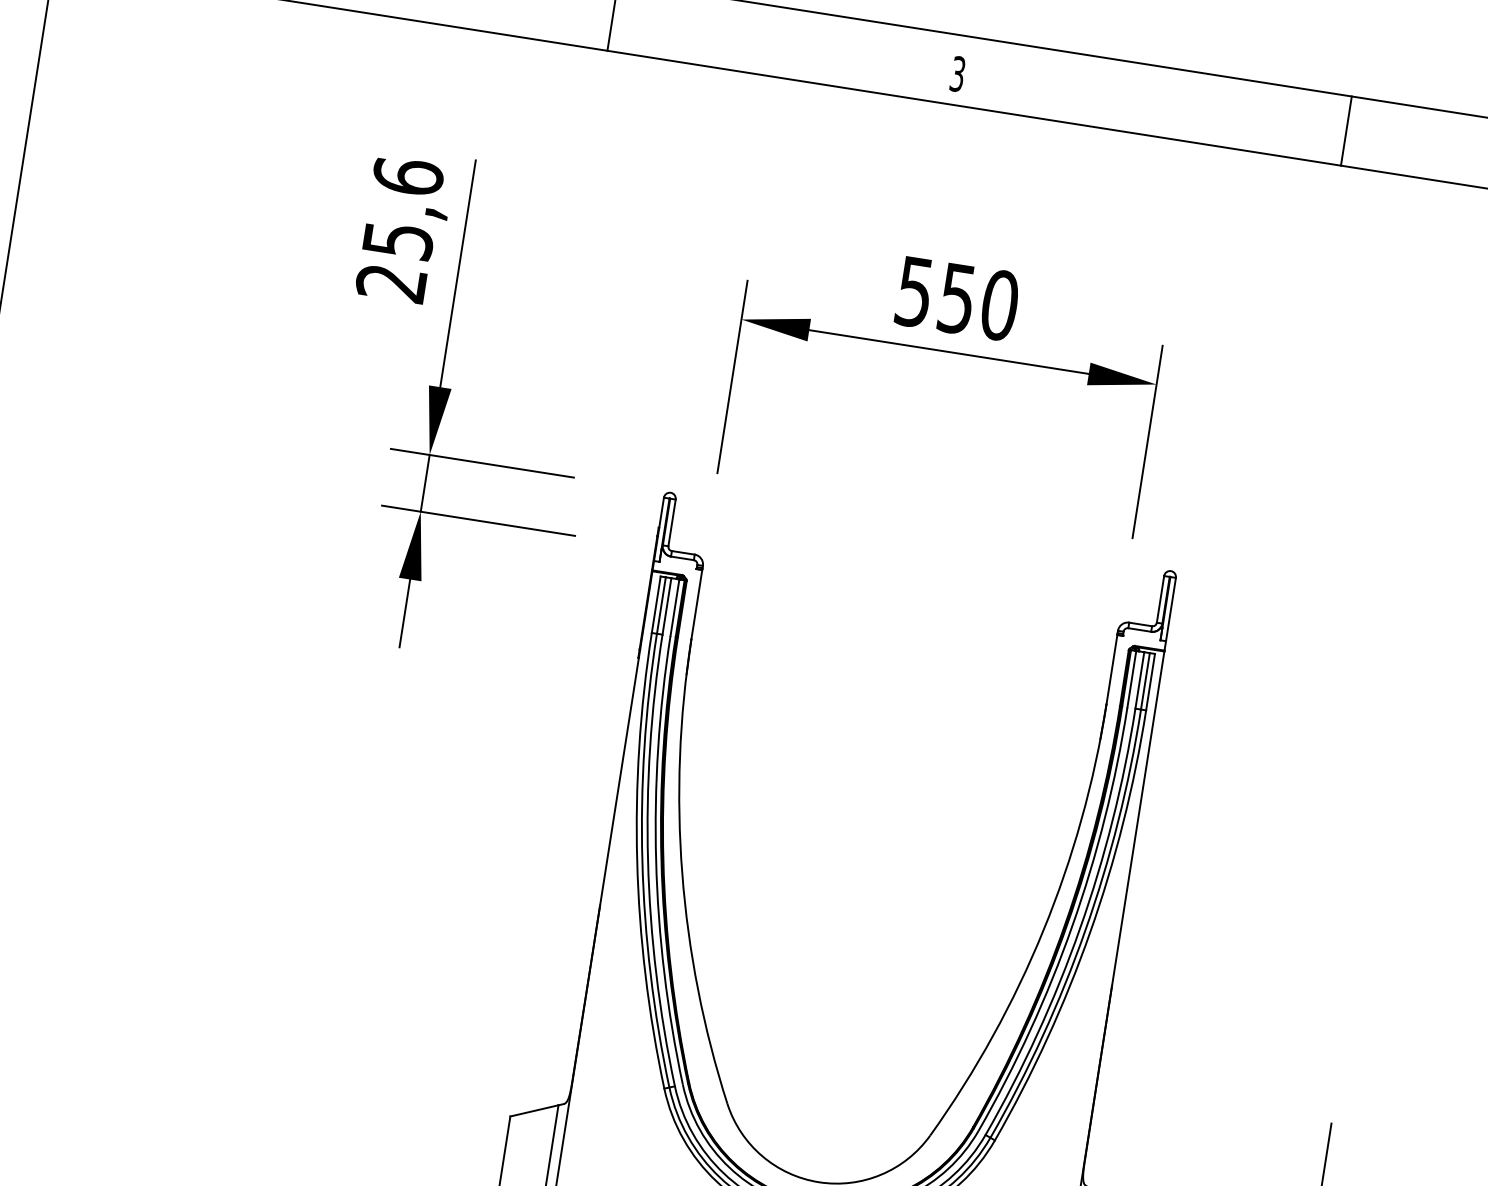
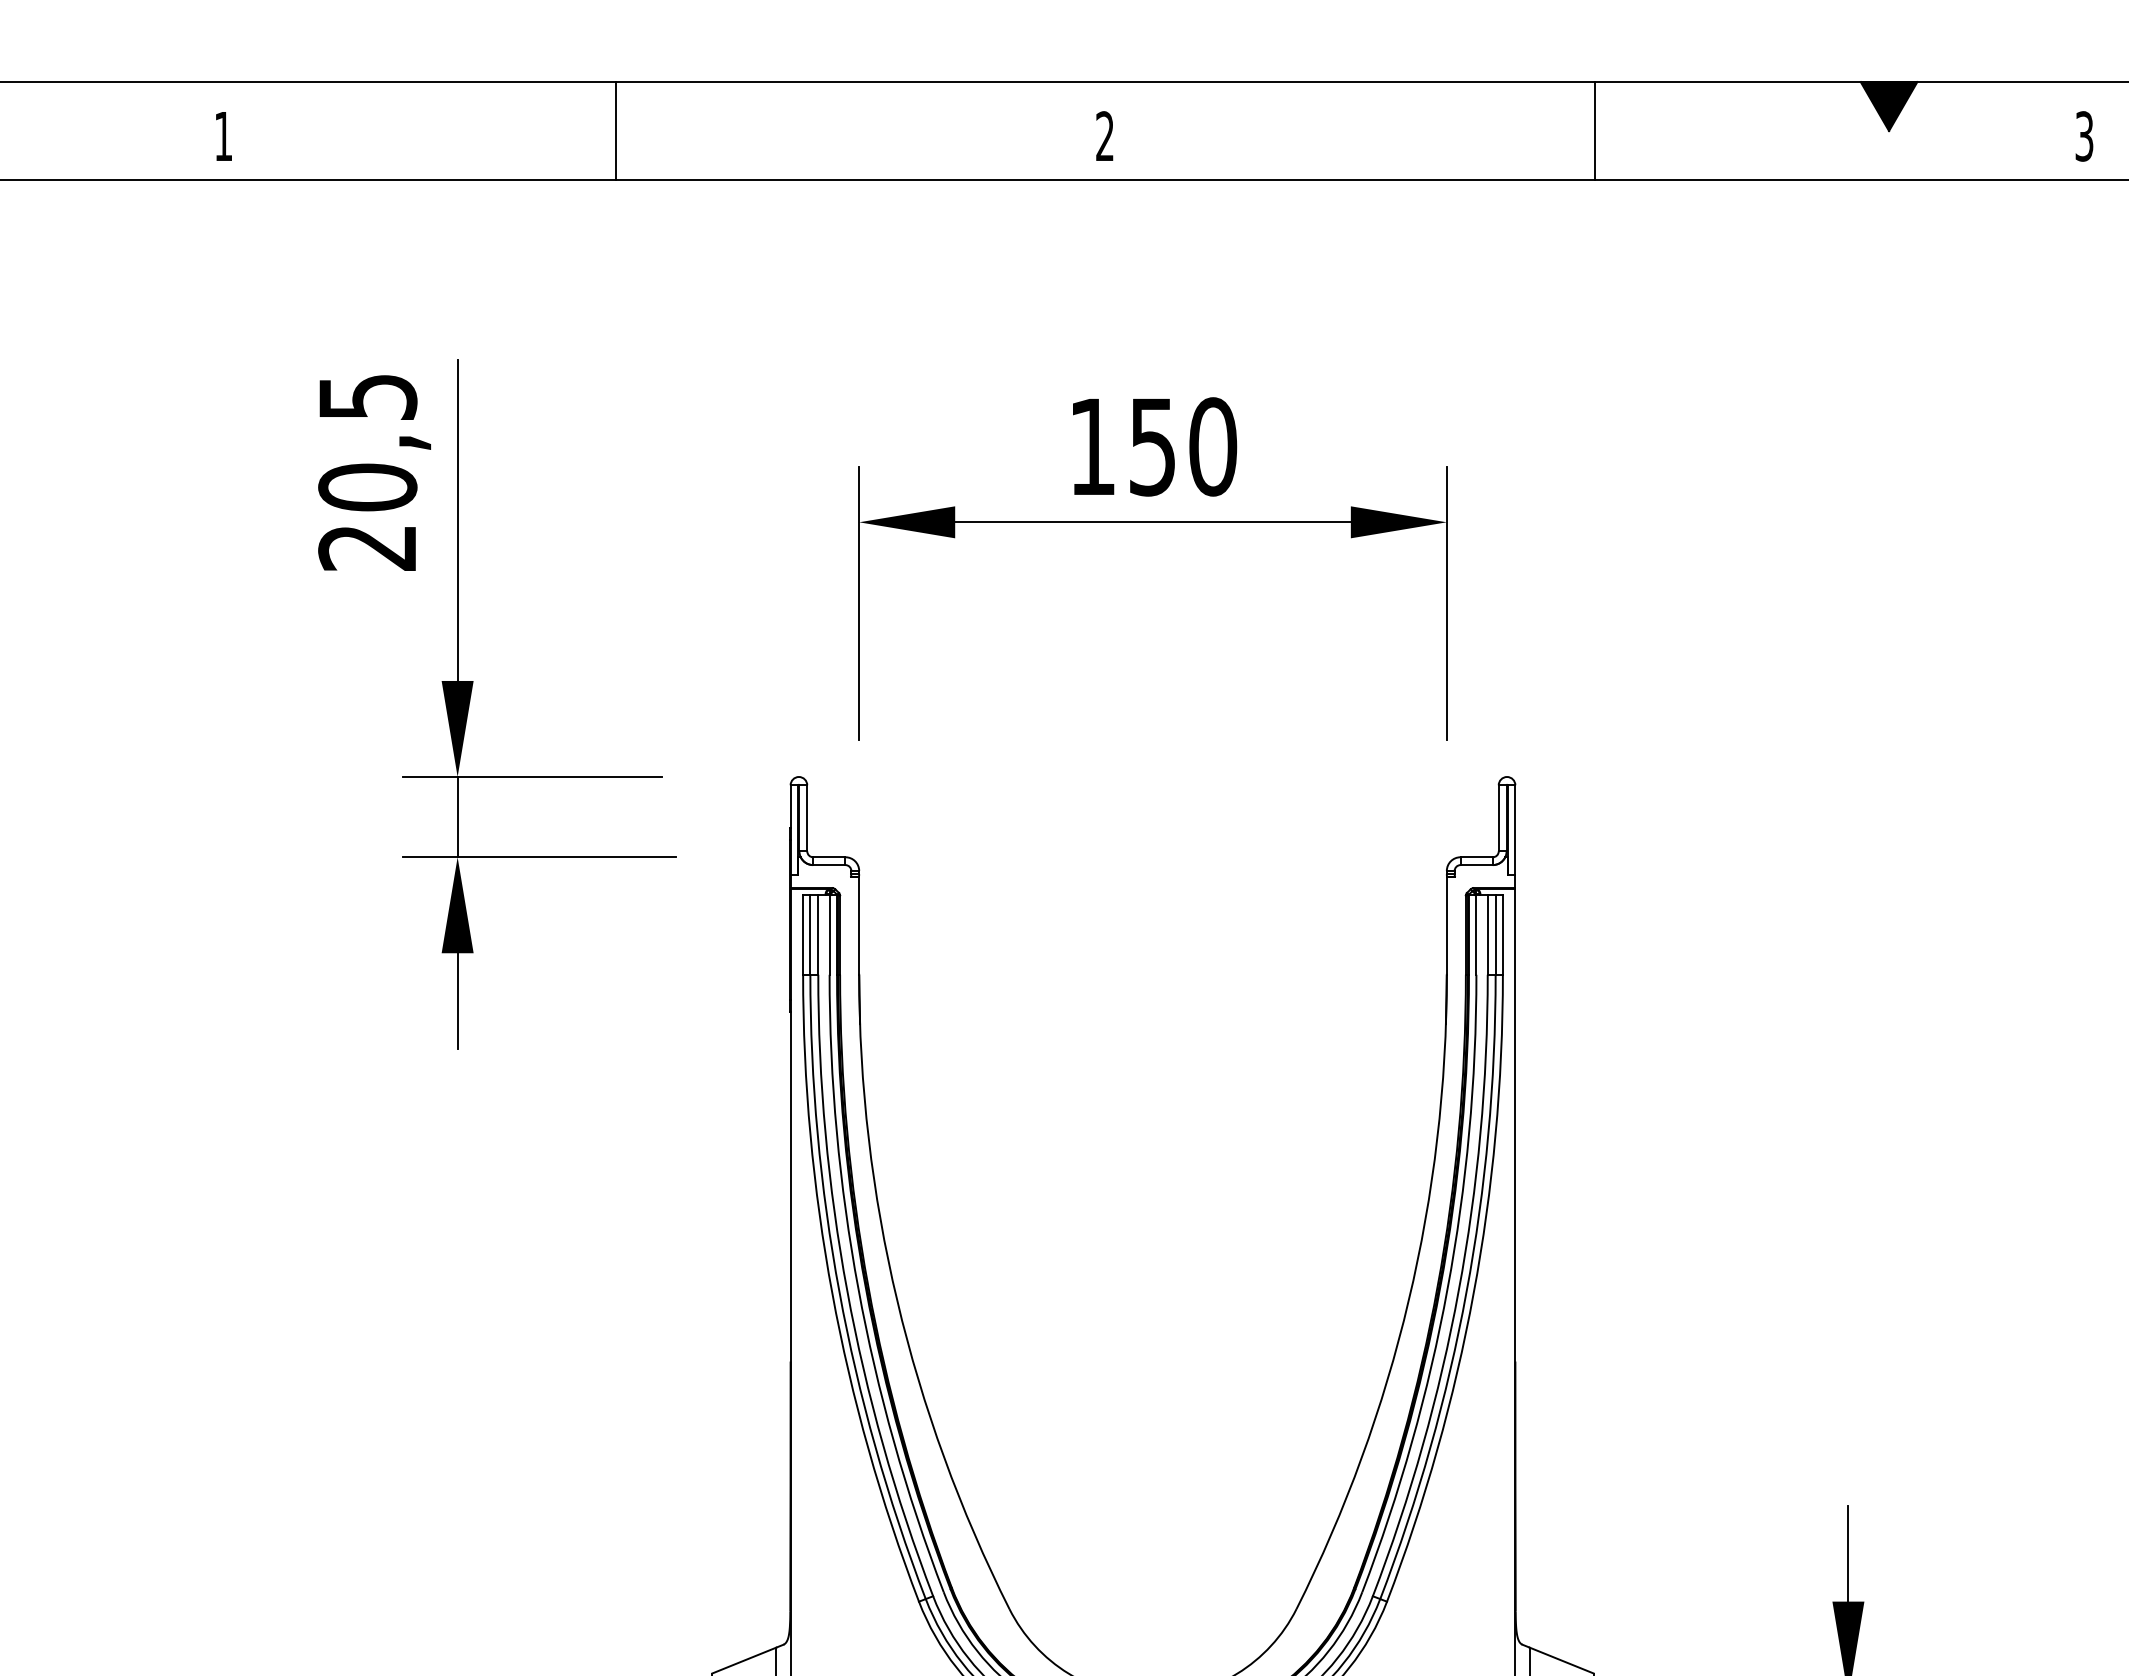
text: (957, 74) -> (1104, 136), 3 -> 2
line: (1346, 130) -> (1595, 130), moved
text: (402, 208) -> (367, 442), 25,6 -> 20,5
text: (914, 292) -> (1092, 447), 550 -> 150

